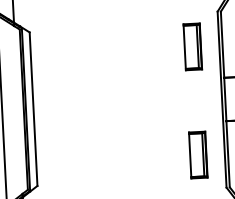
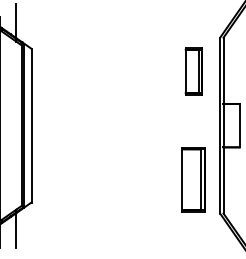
part: (198, 154) -> (193, 179), size x1.4

